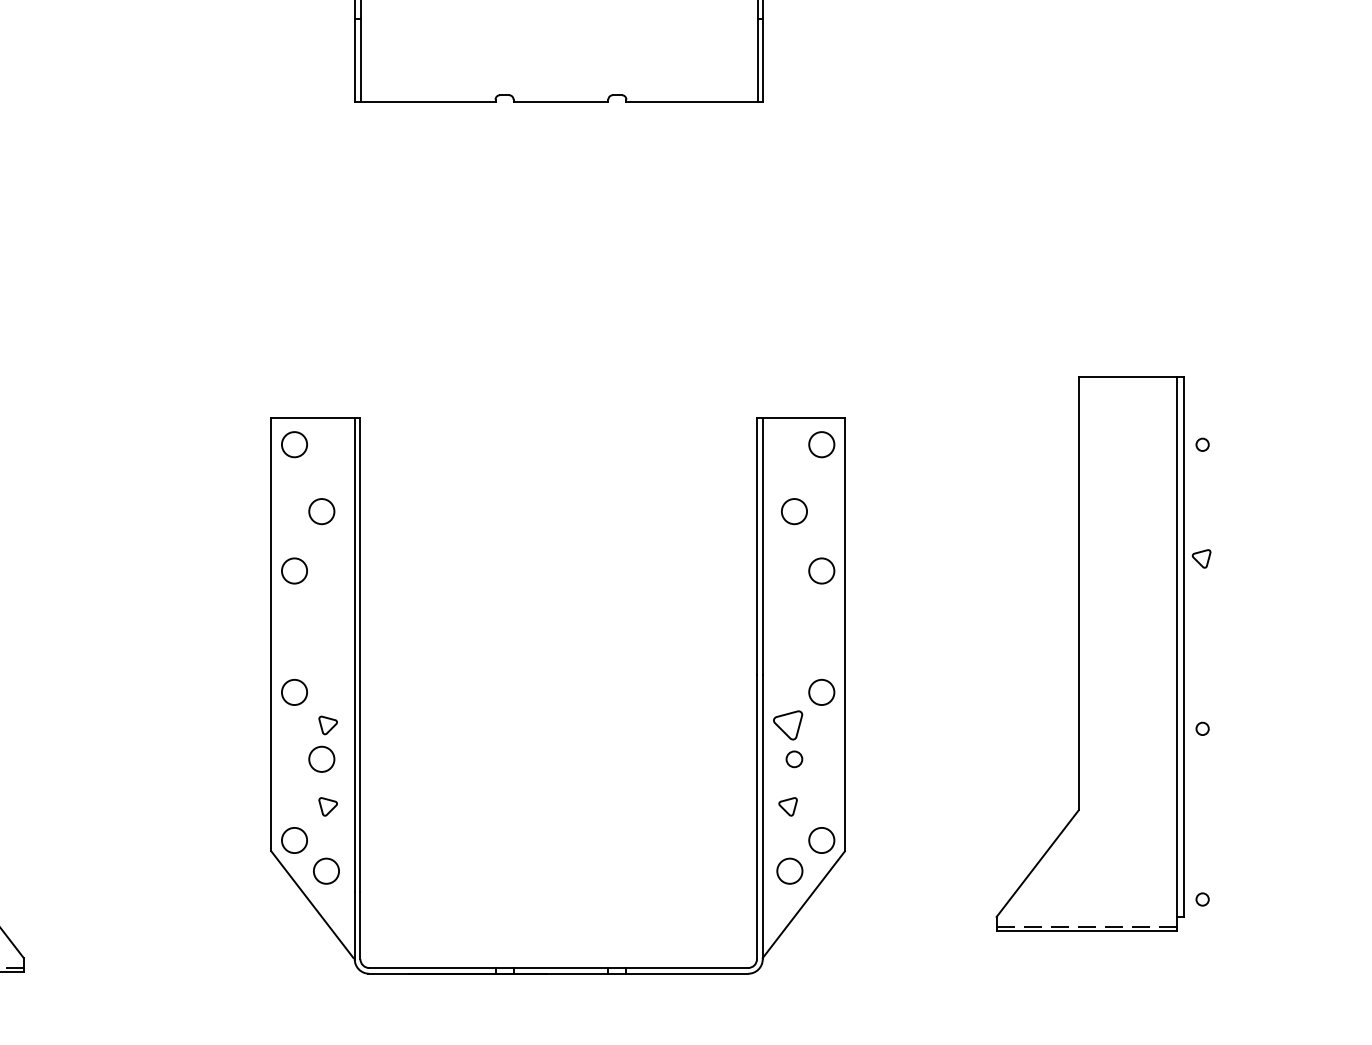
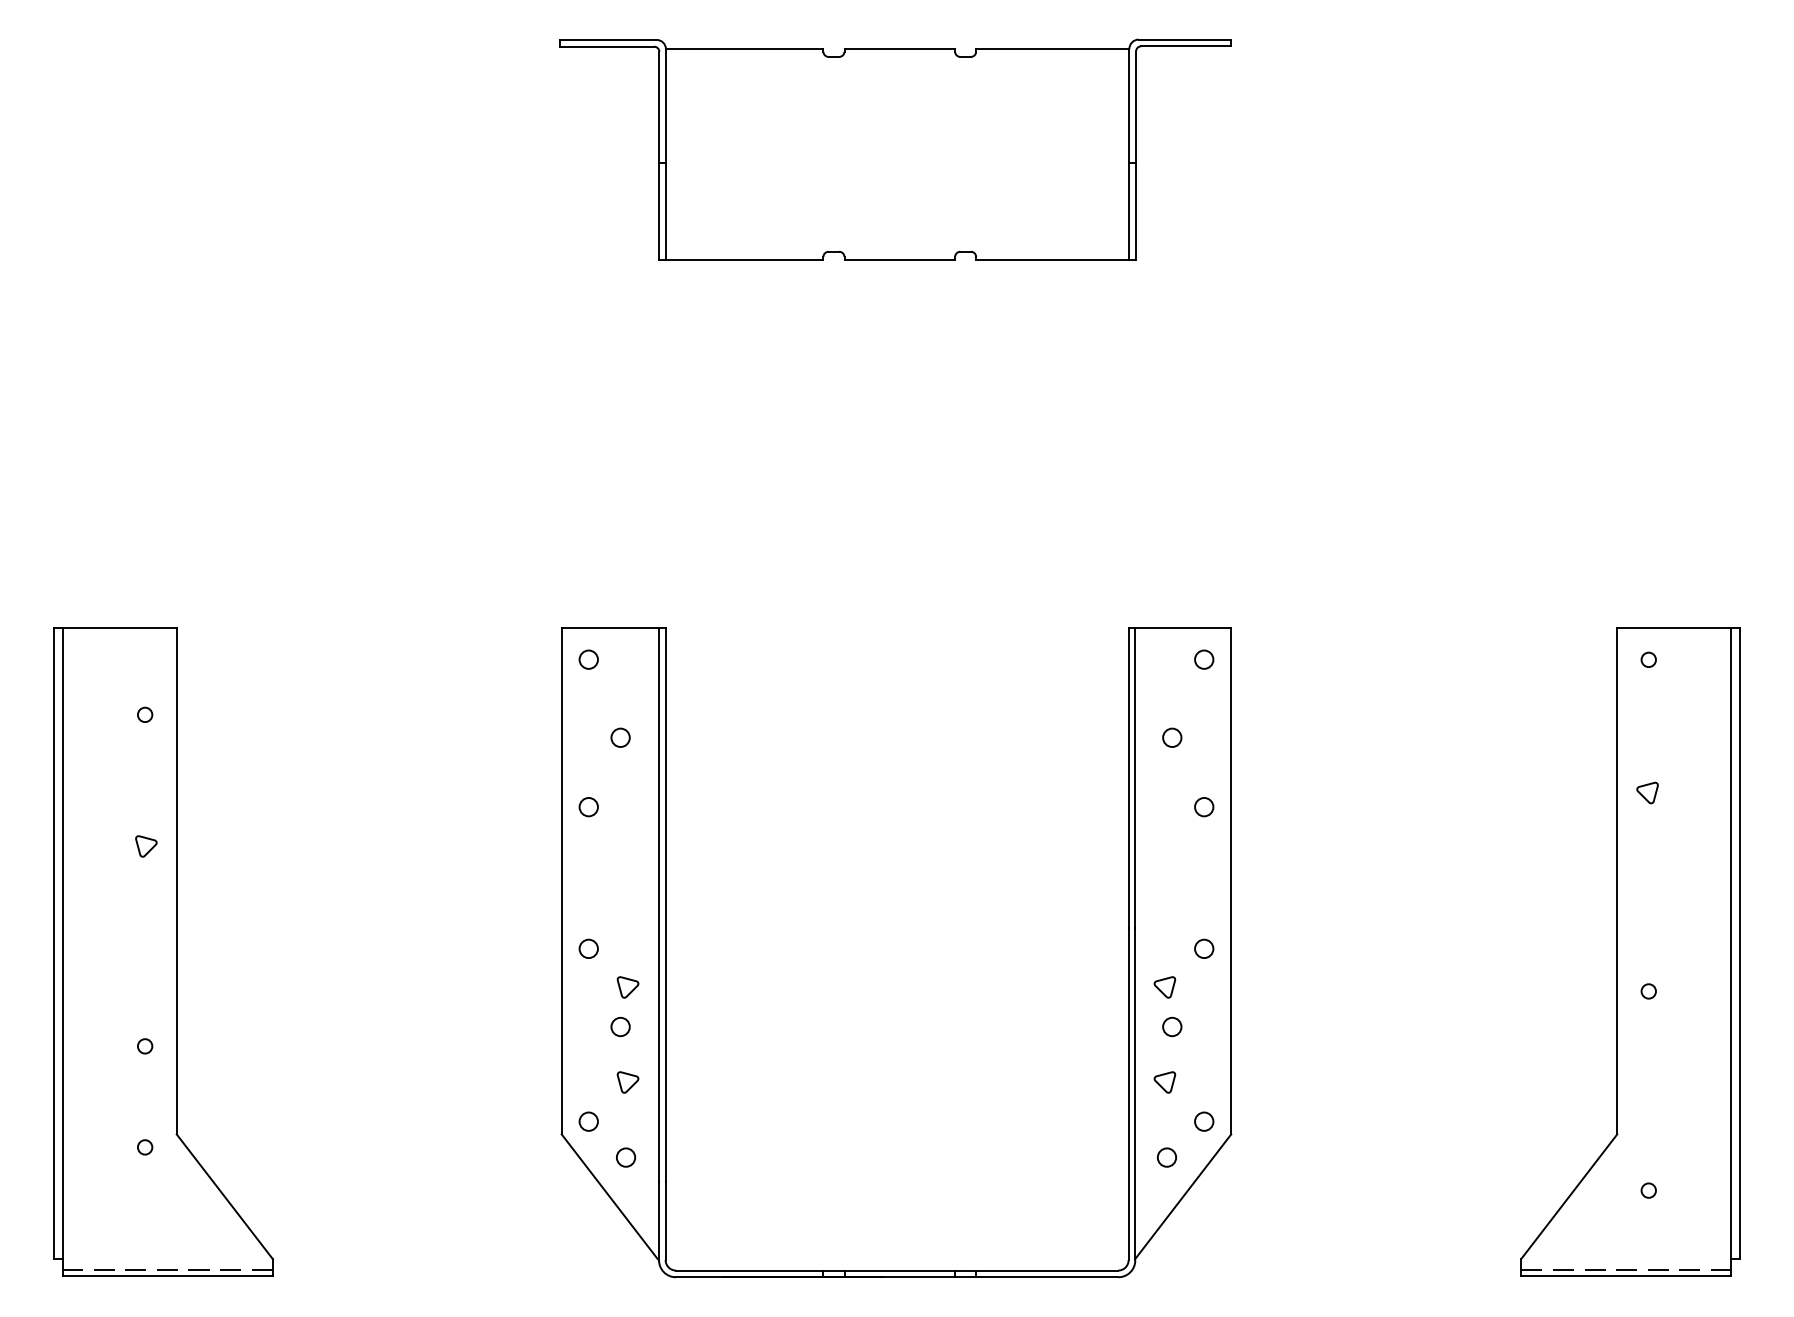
circle: (294, 444) -> (588, 659), size x0.62
circle: (822, 444) -> (1204, 659), size x0.62
circle: (321, 511) -> (620, 737), size x0.62
circle: (794, 511) -> (1172, 737), size x0.62
circle: (294, 570) -> (588, 806), size x0.62
circle: (822, 570) -> (1204, 806), size x0.62
part: (1090, 653) -> (1630, 951), moved
circle: (294, 692) -> (588, 948), size x0.62
circle: (822, 692) -> (1204, 948), size x0.62
part: (787, 725) -> (1164, 987), size x0.62
circle: (321, 758) -> (620, 1026), size x0.62
circle: (294, 840) -> (588, 1121), size x0.62
circle: (822, 840) -> (1204, 1121), size x0.62
circle: (326, 871) -> (625, 1157), size x0.62
circle: (789, 871) -> (1166, 1157), size x0.62

